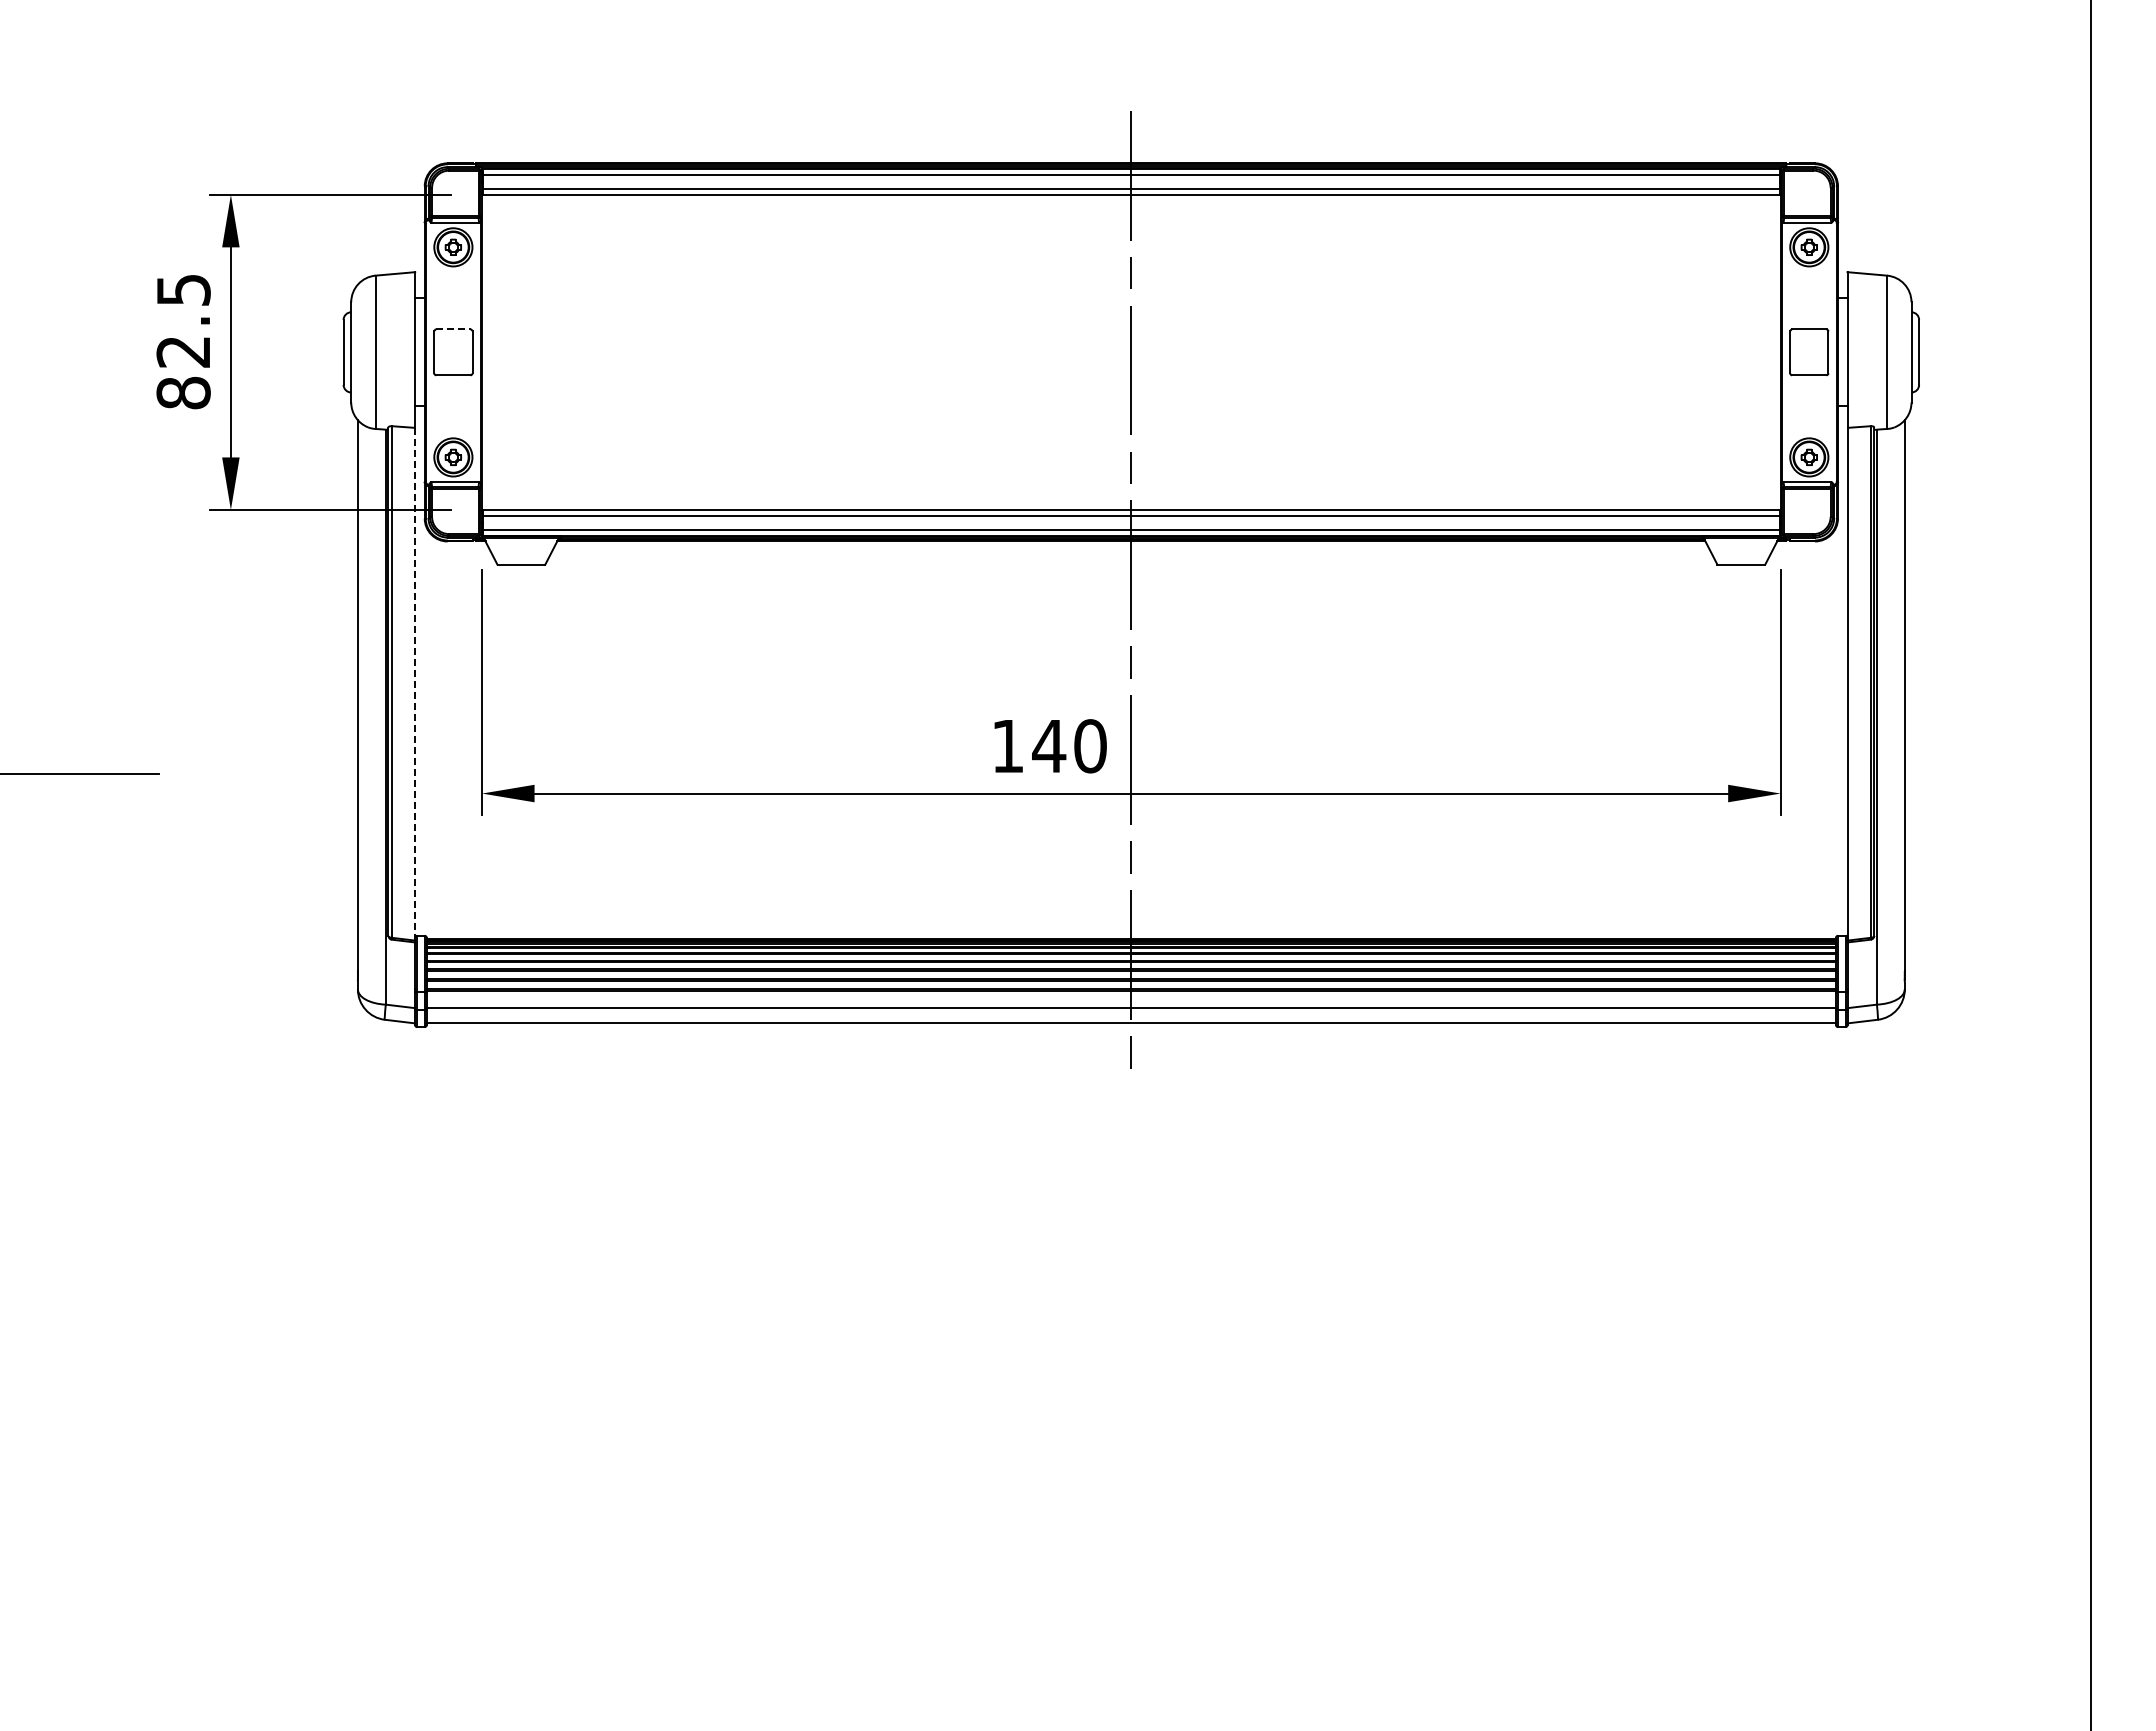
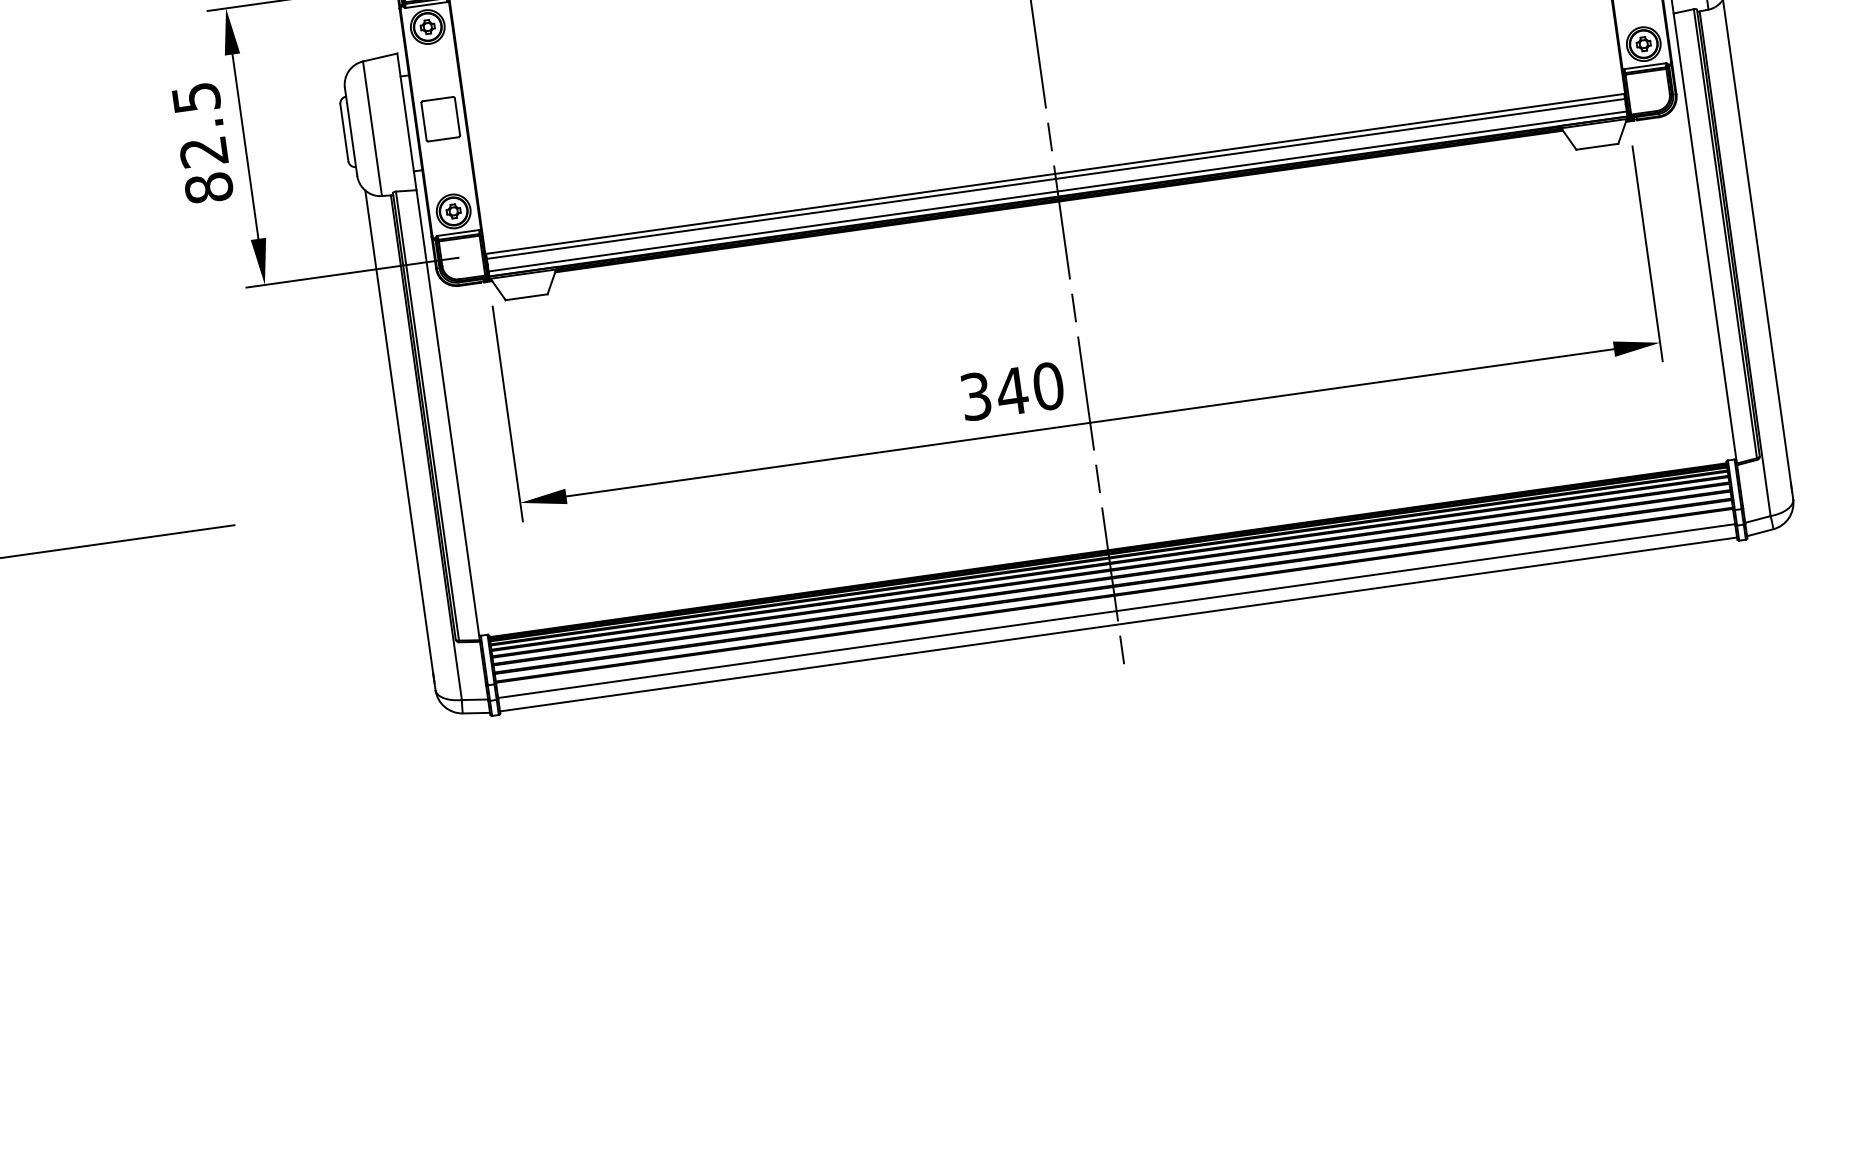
line: (453, 329) -> (438, 99), dashed -> solid
line: (415, 683) -> (448, 414), dashed -> solid
text: (1007, 746) -> (975, 396), 140 -> 340

